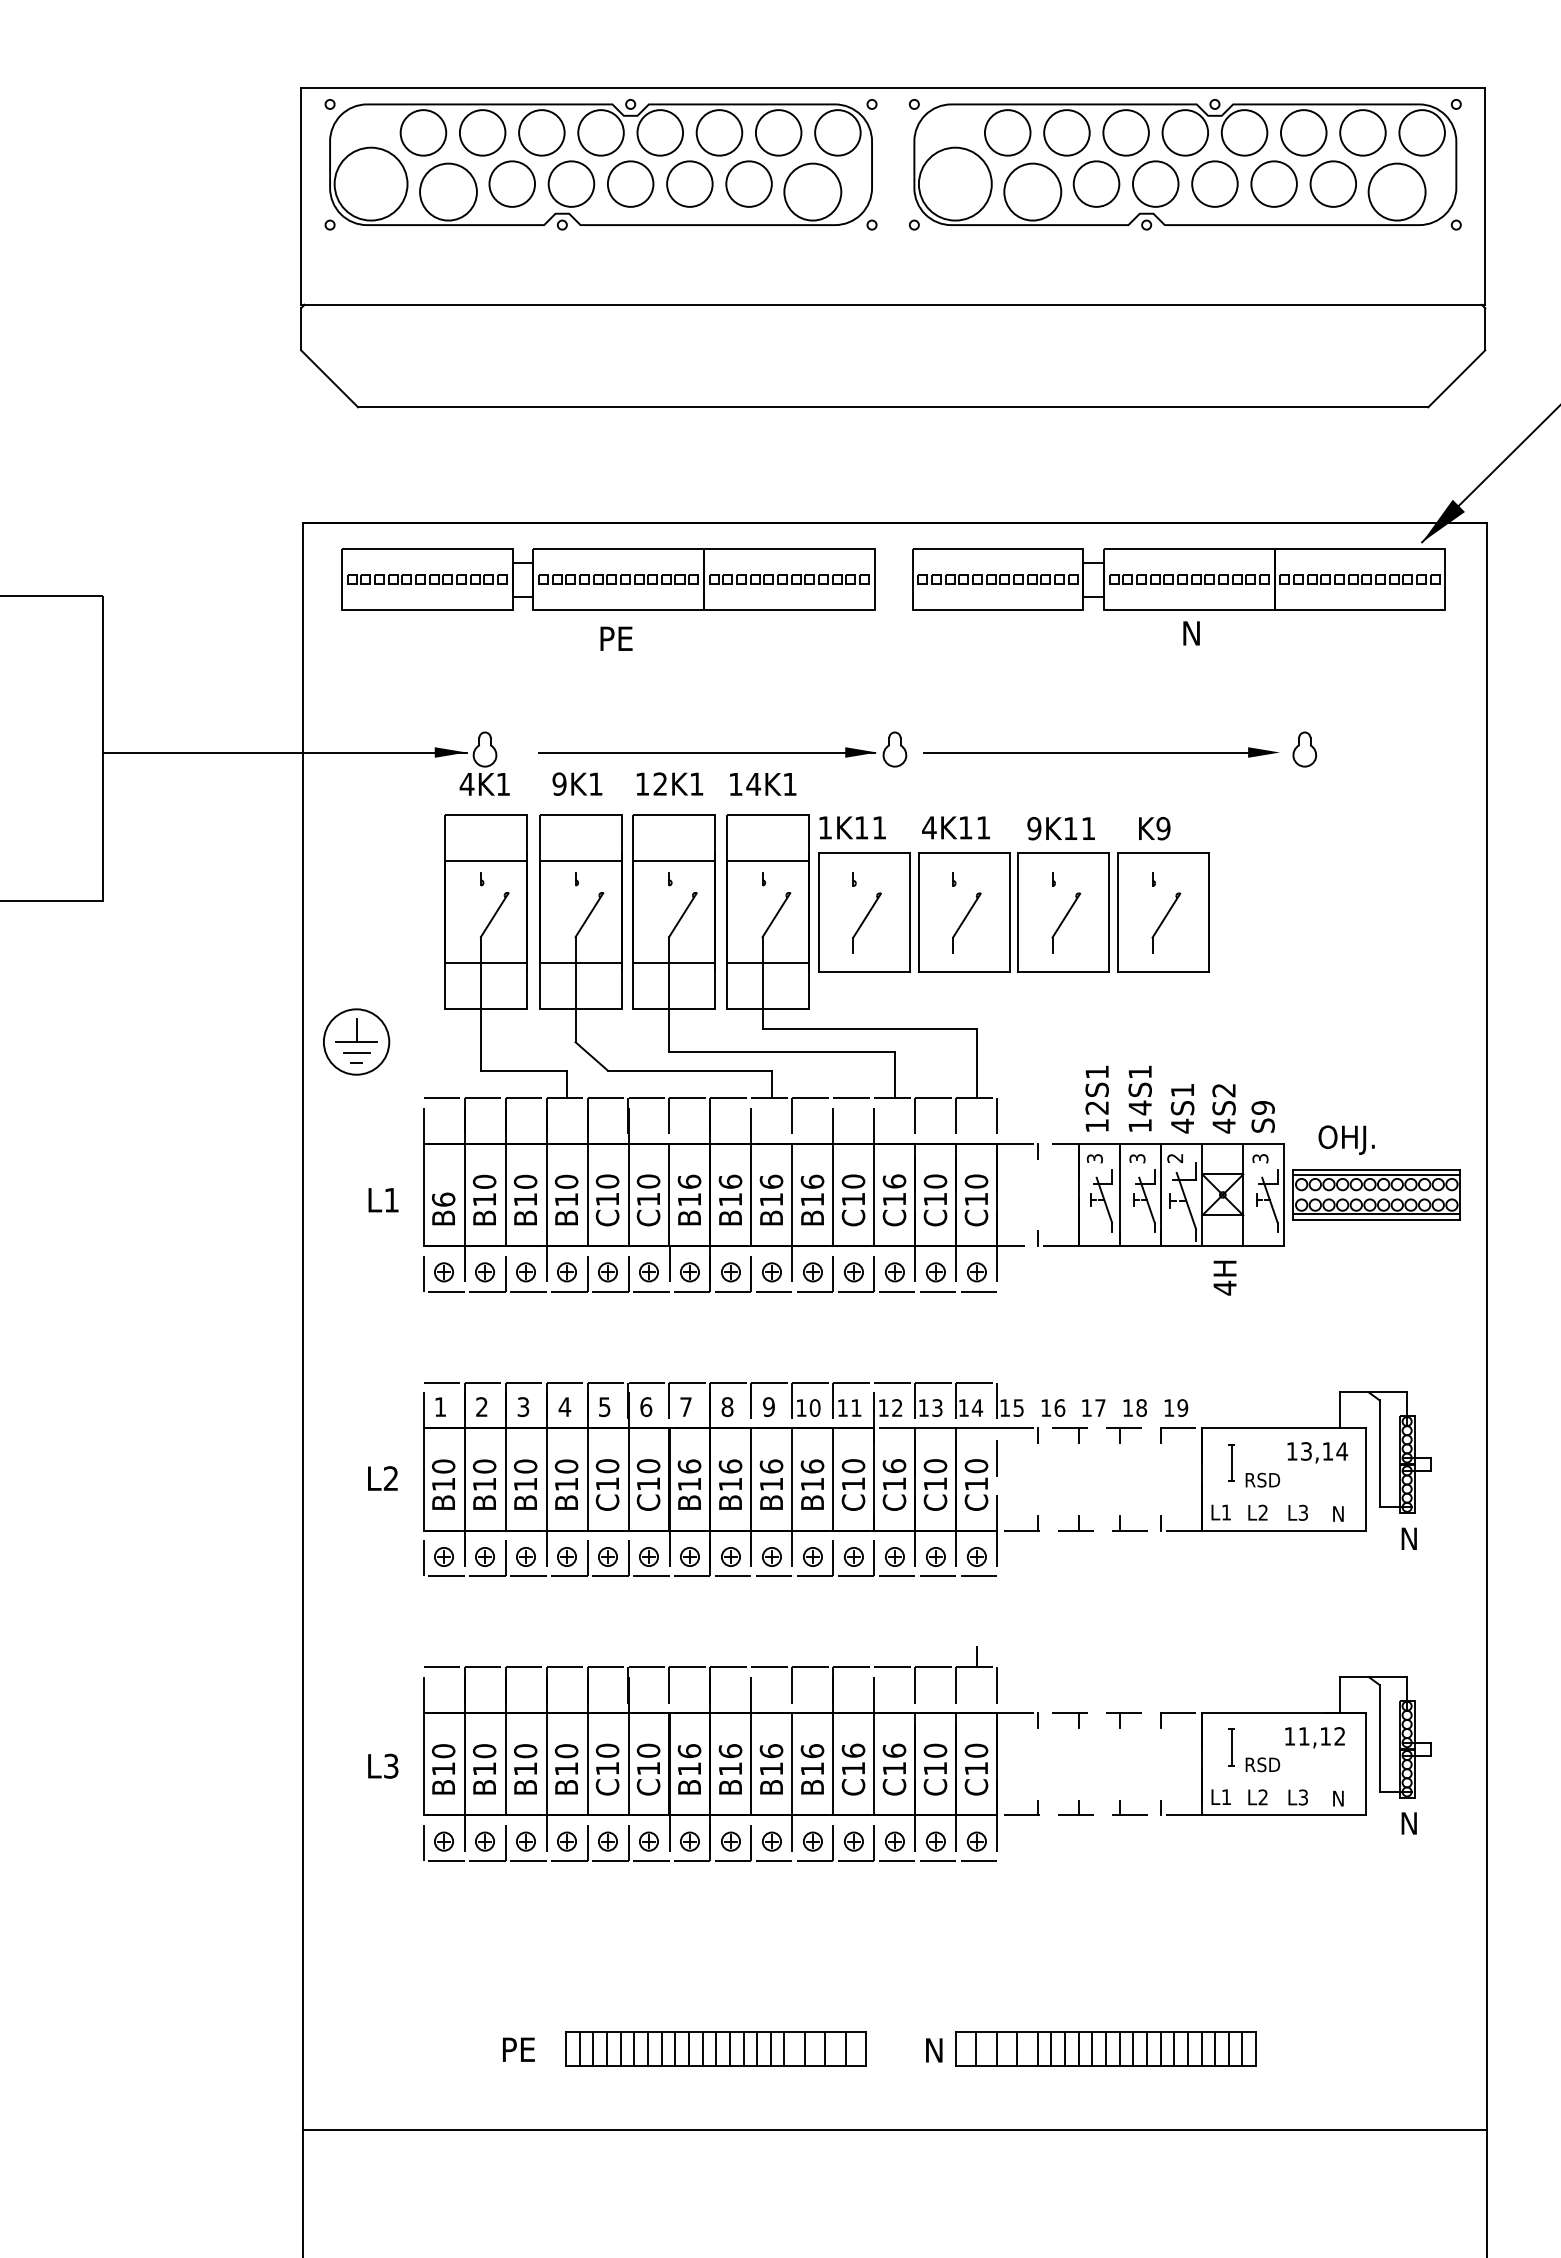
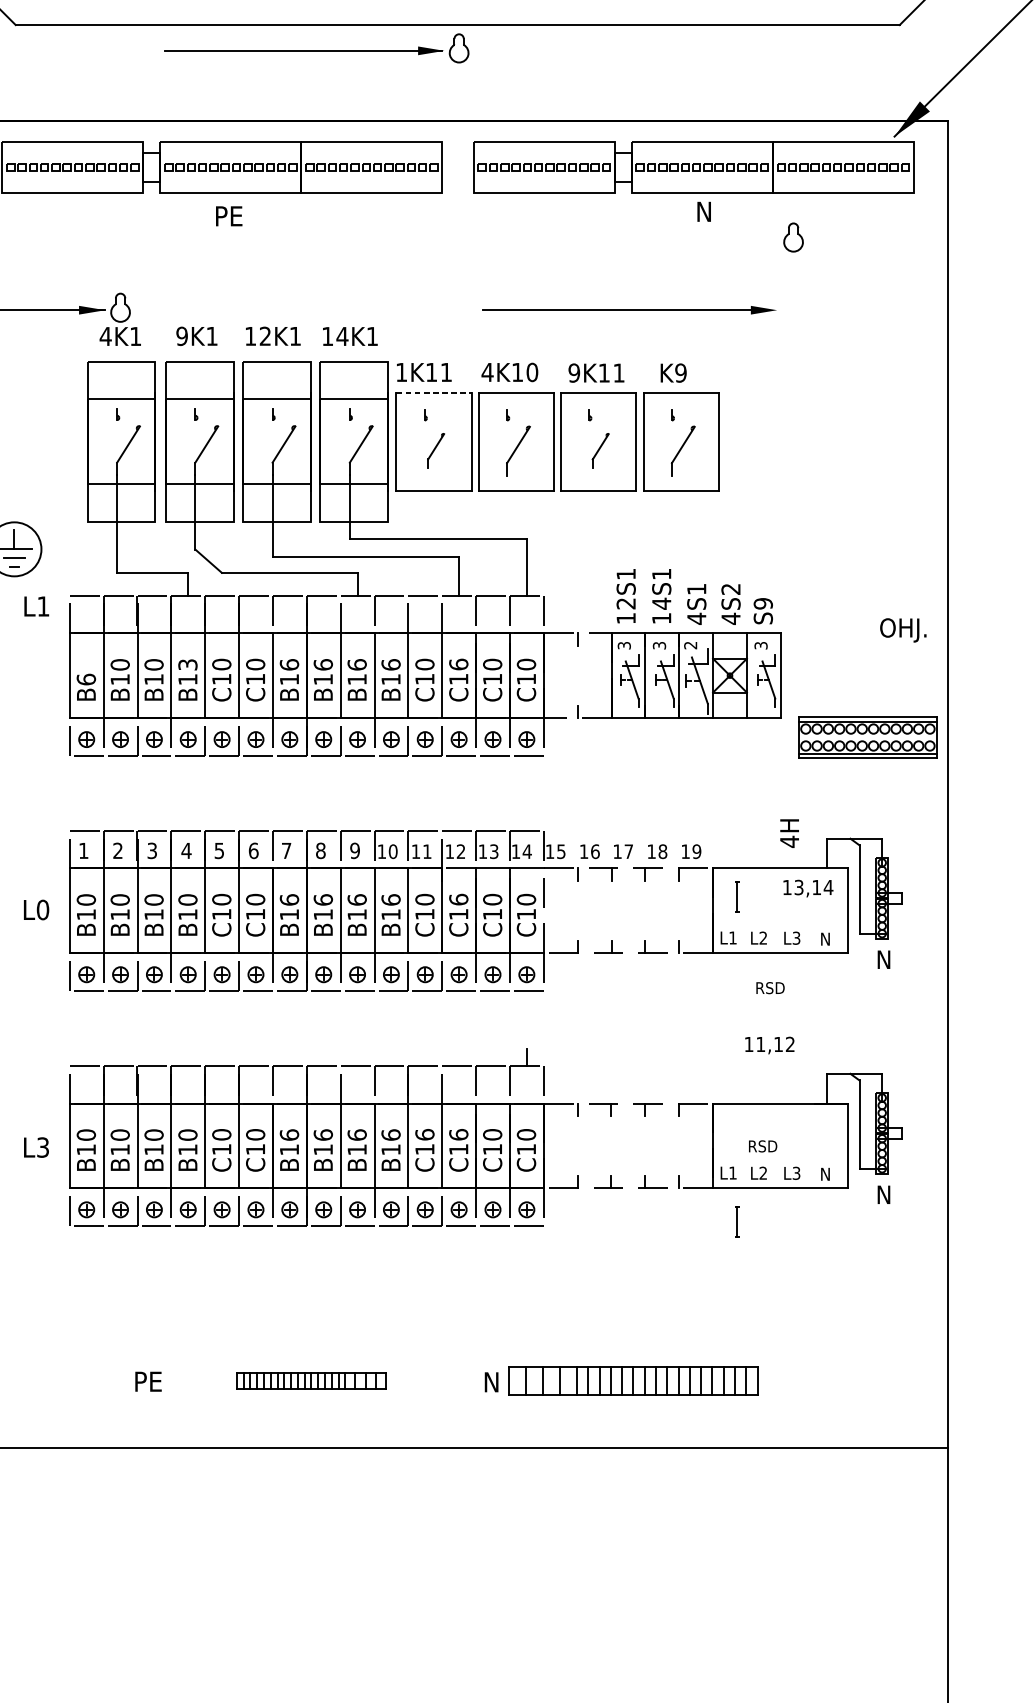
part: (722, 749) -> (316, 48), moved
part: (1304, 749) -> (793, 237), moved
text: (983, 827) -> (532, 372), 4K11 -> 4K10
line: (864, 853) -> (434, 393), solid -> dashed
part: (866, 922) -> (435, 450), size x0.7
part: (1066, 922) -> (600, 450), size x0.7
text: (1346, 1139) -> (903, 629), moved
text: (566, 1181) -> (187, 664), B10 -> B13
part: (1376, 1194) -> (867, 737), moved
text: (383, 1200) -> (36, 606), moved
text: (1224, 1277) -> (789, 833), moved
text: (390, 1478) -> (42, 909), L2 -> L0
text: (1262, 1479) -> (770, 987), moved
text: (1314, 1737) -> (769, 1045), moved
part: (1231, 1747) -> (737, 1222), moved
part: (715, 2048) -> (310, 1380), size x0.6

